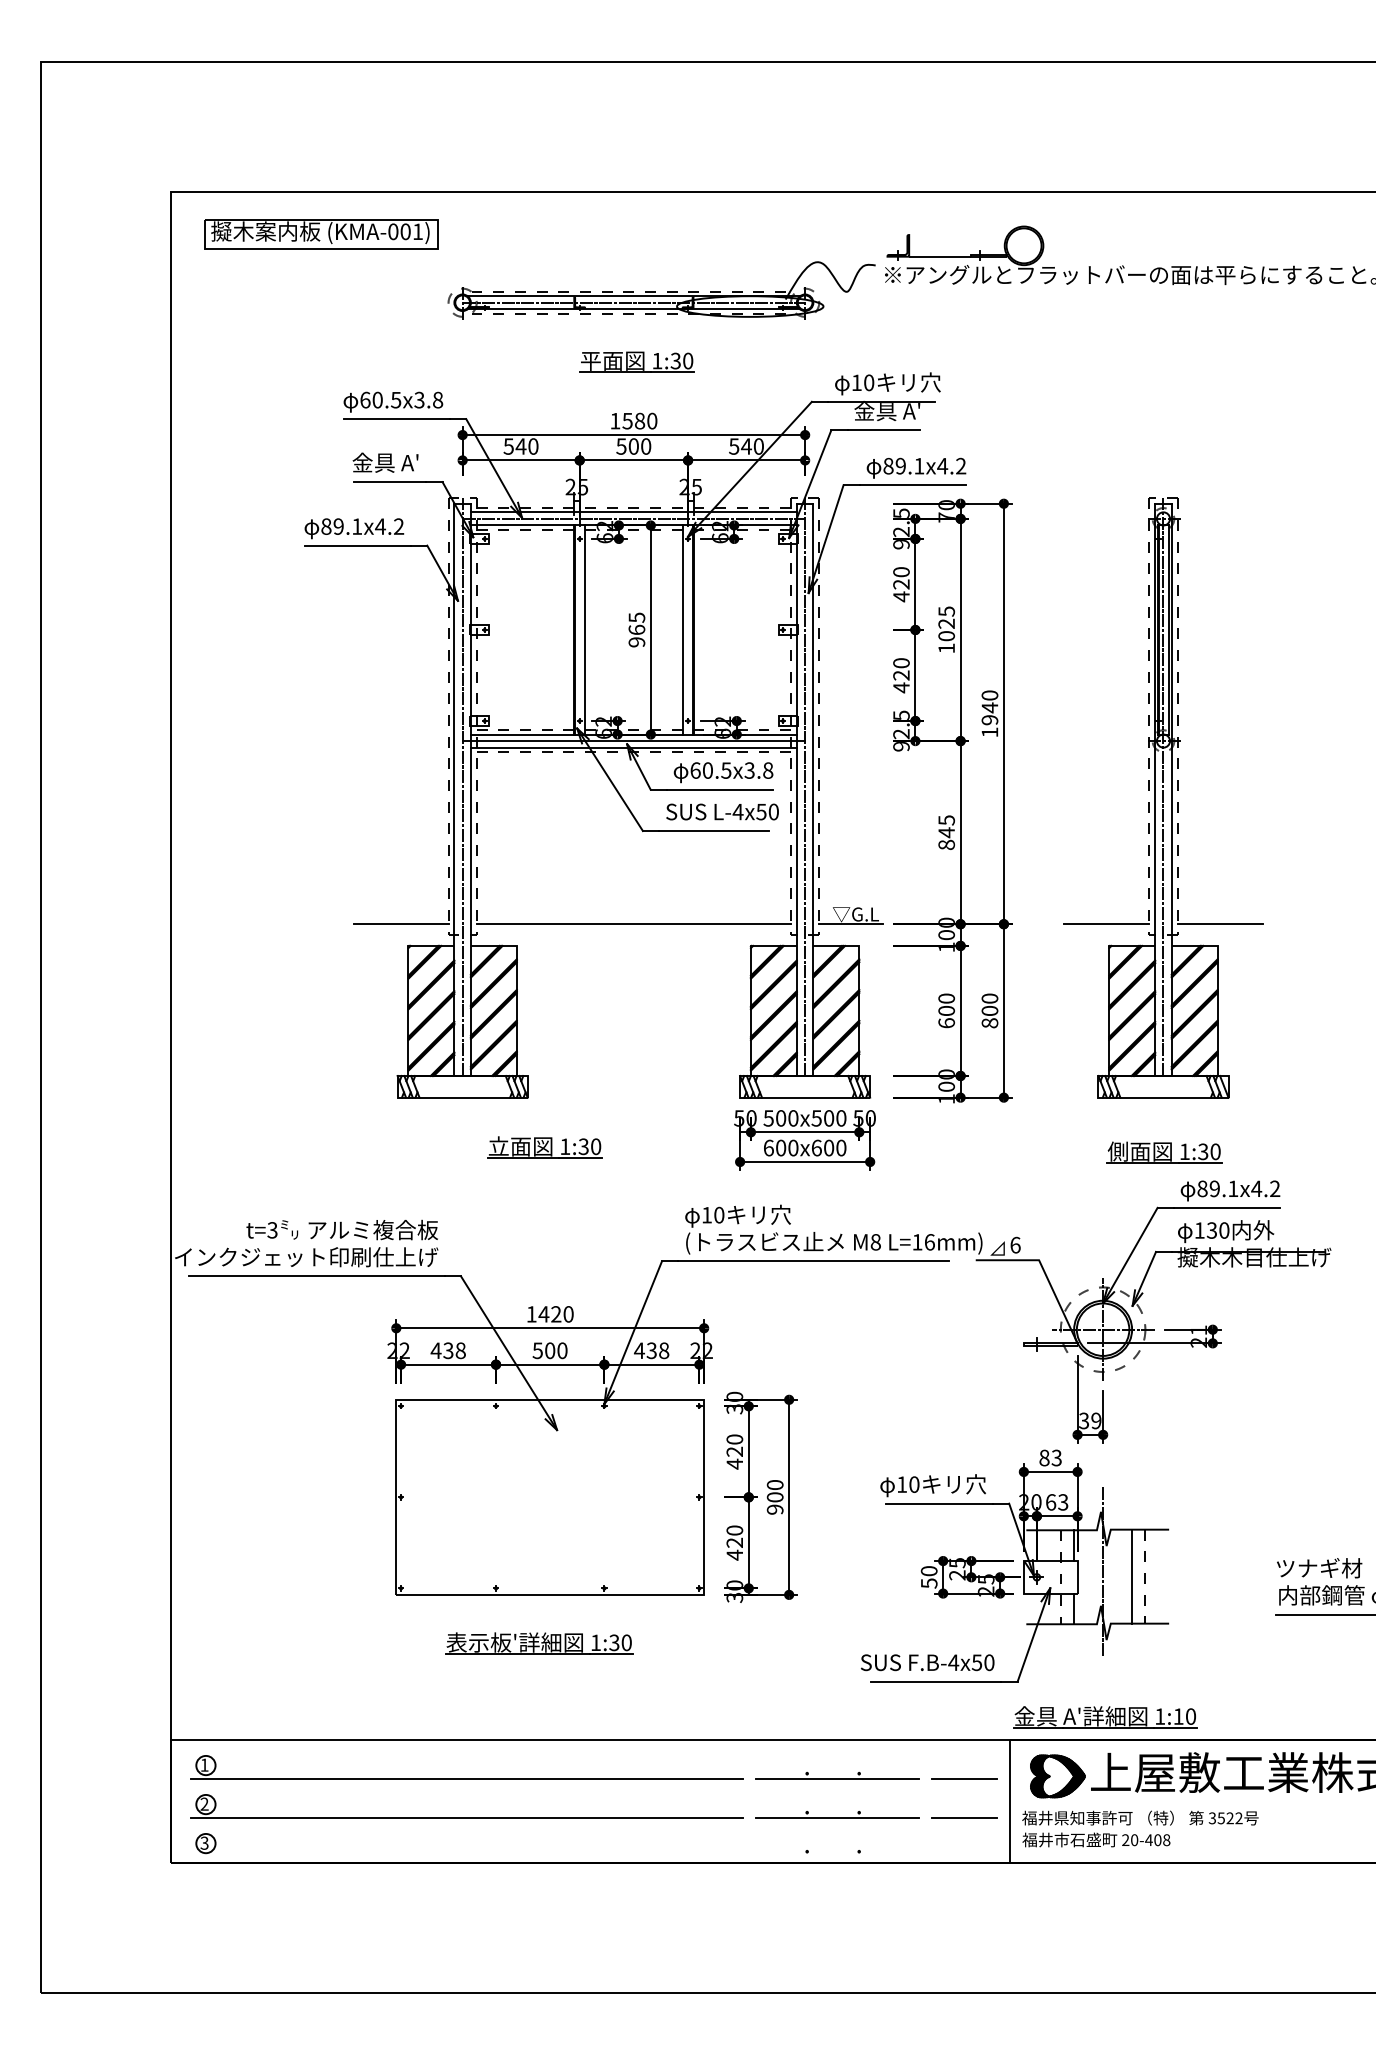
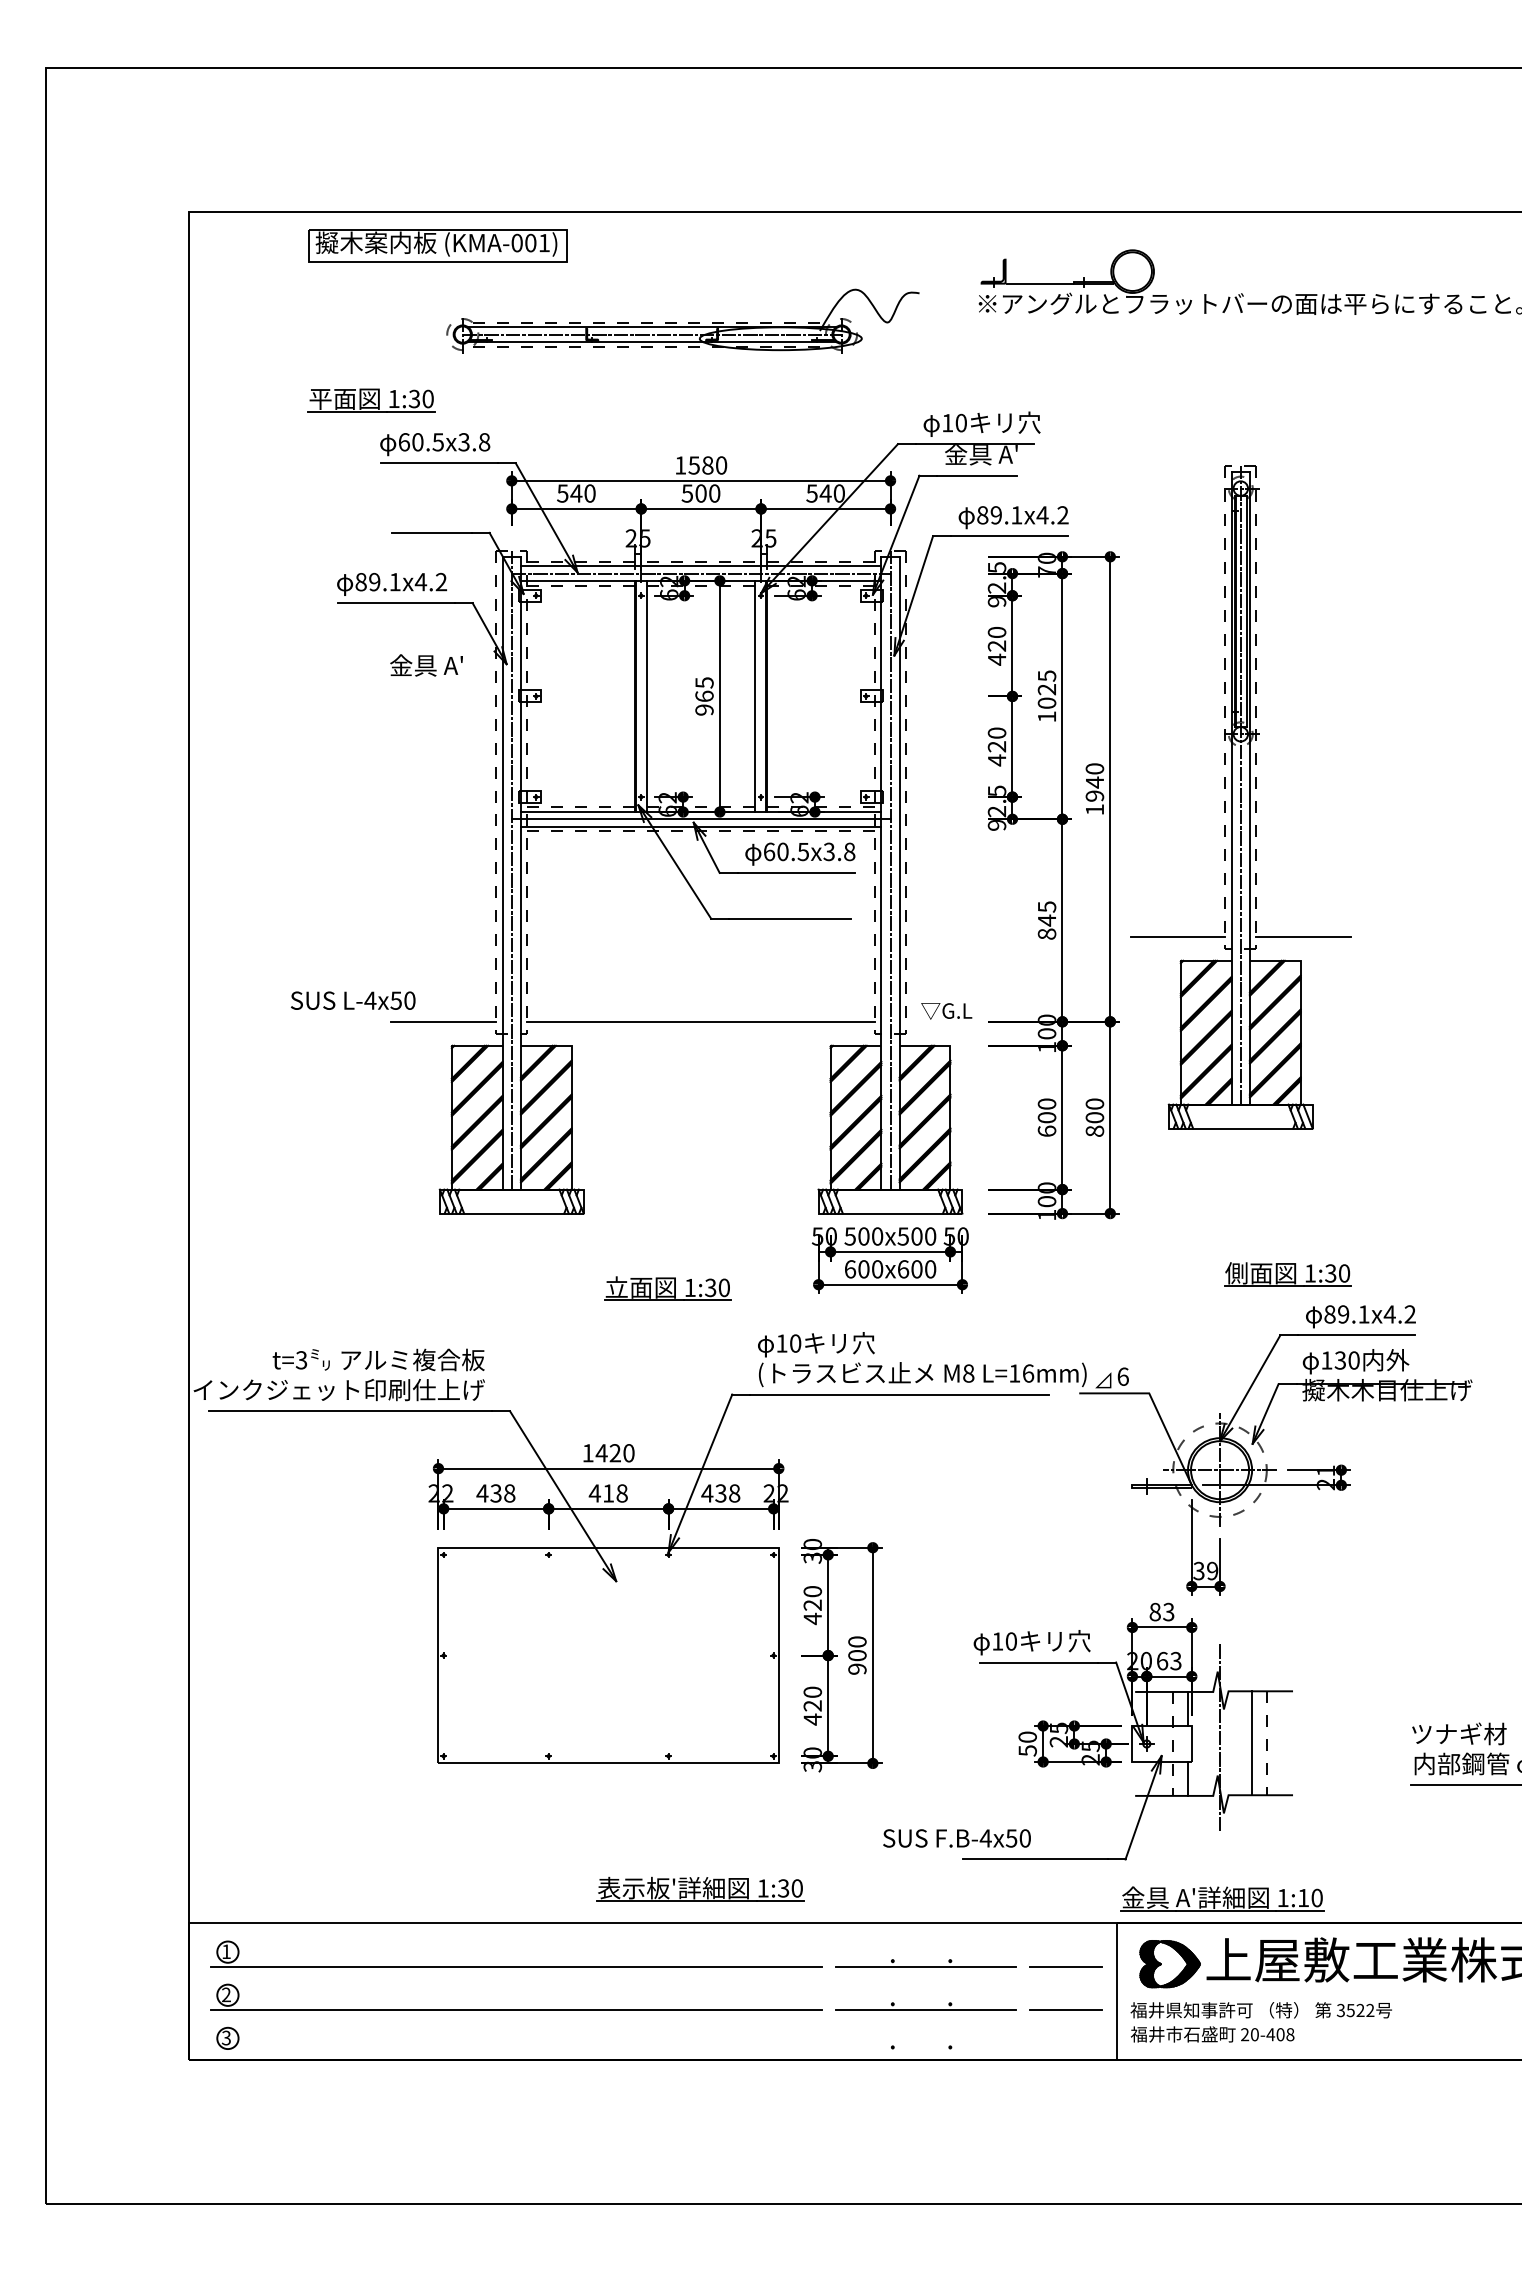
part: (321, 233) -> (437, 245), moved
part: (661, 290) -> (682, 320), moved
part: (636, 362) -> (371, 400), moved
text: (385, 462) -> (426, 665), moved
part: (1163, 798) -> (1240, 797), moved
text: (722, 811) -> (353, 1000), moved
line: (851, 923) -> (941, 1021), removed
part: (544, 1147) -> (667, 1288), moved
text: (549, 1350) -> (607, 1493), 500 -> 418
part: (539, 1642) -> (700, 1888), moved
text: (927, 1662) -> (956, 1838), moved

